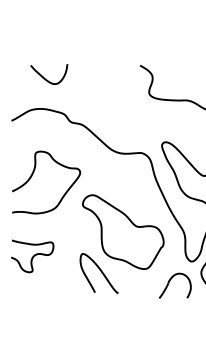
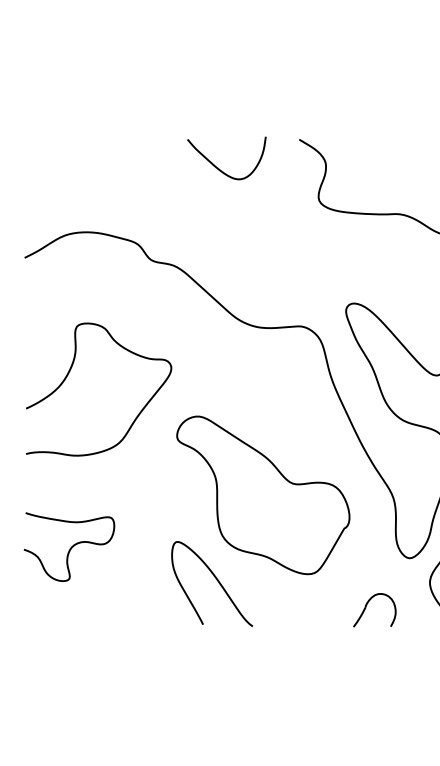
curve: (47, 79) -> (223, 169), moved
part: (175, 285) -> (374, 609), size x0.62

